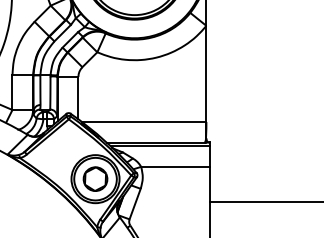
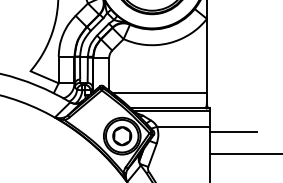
line: (240, 174) -> (233, 132), added

